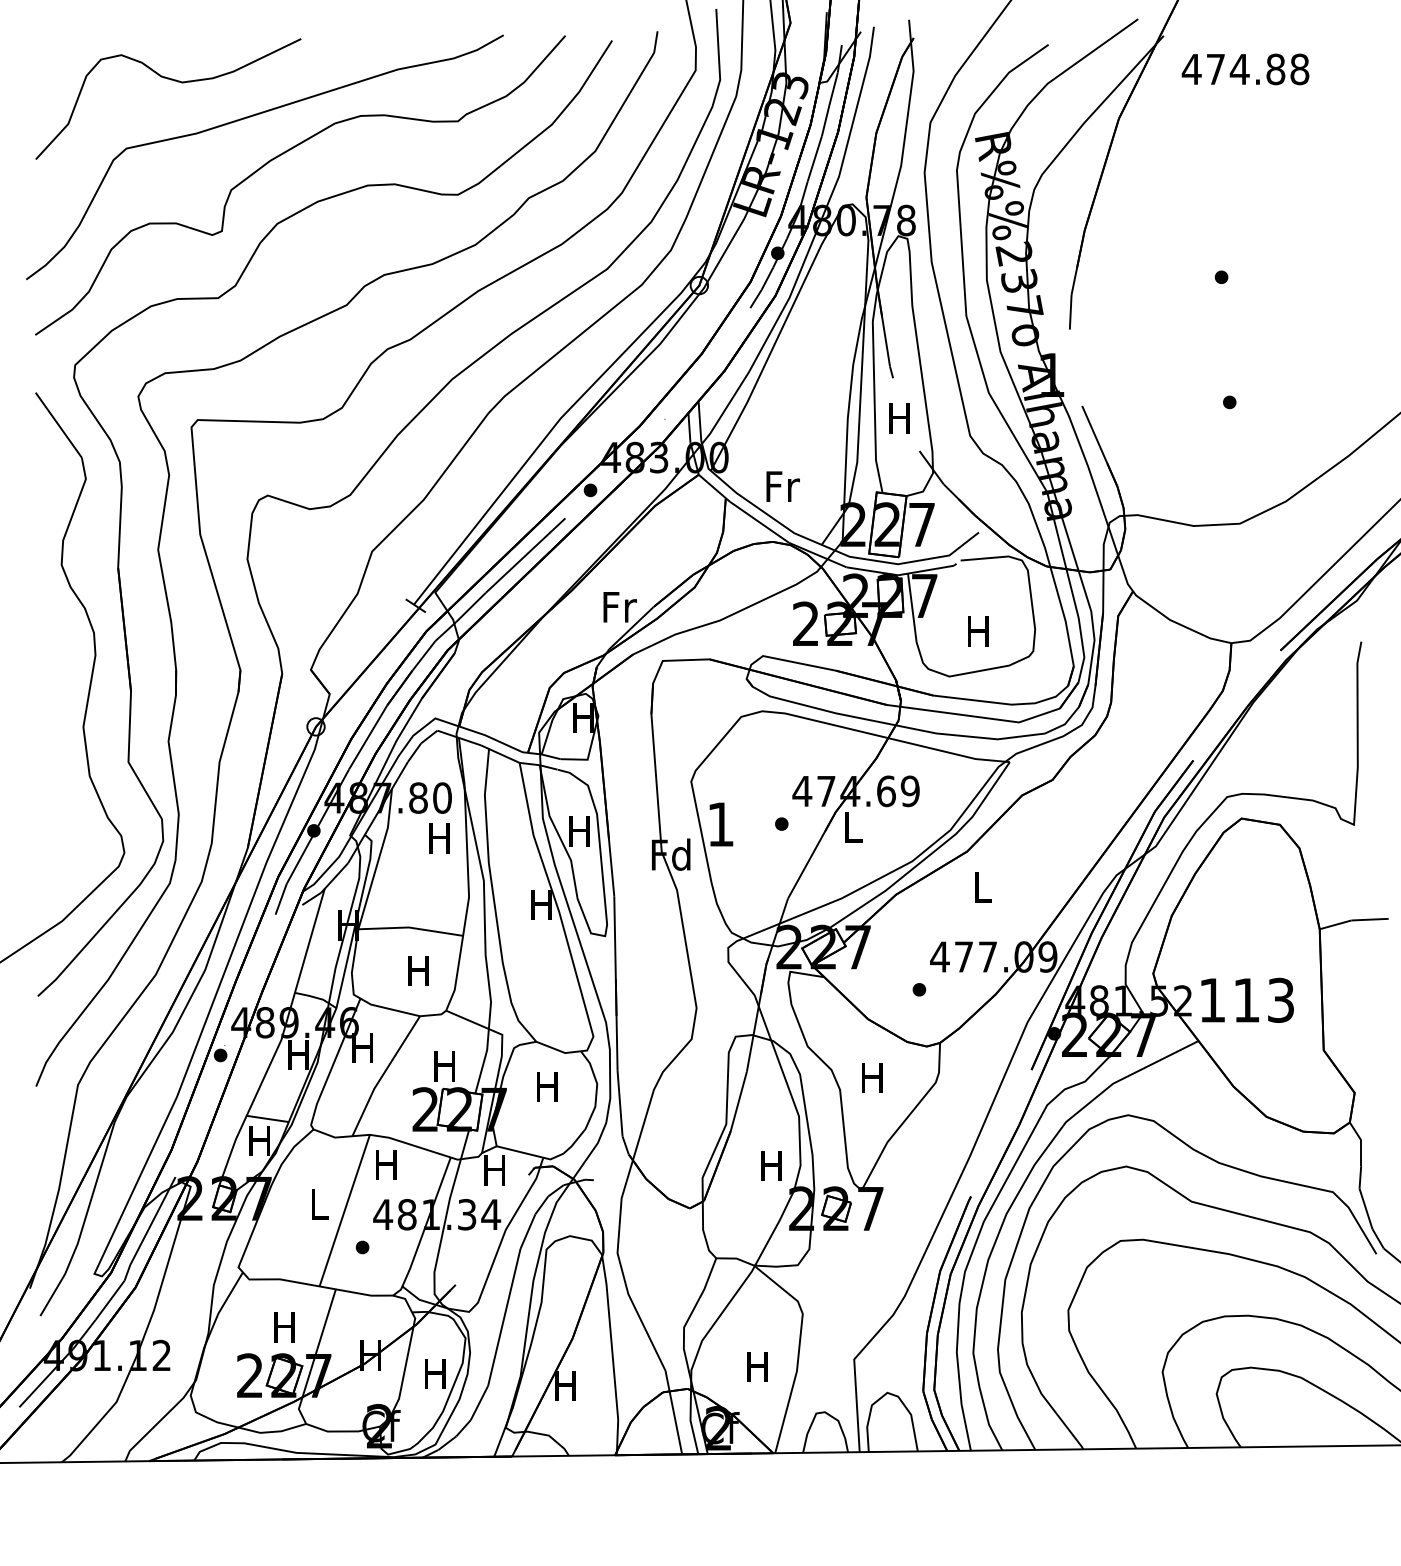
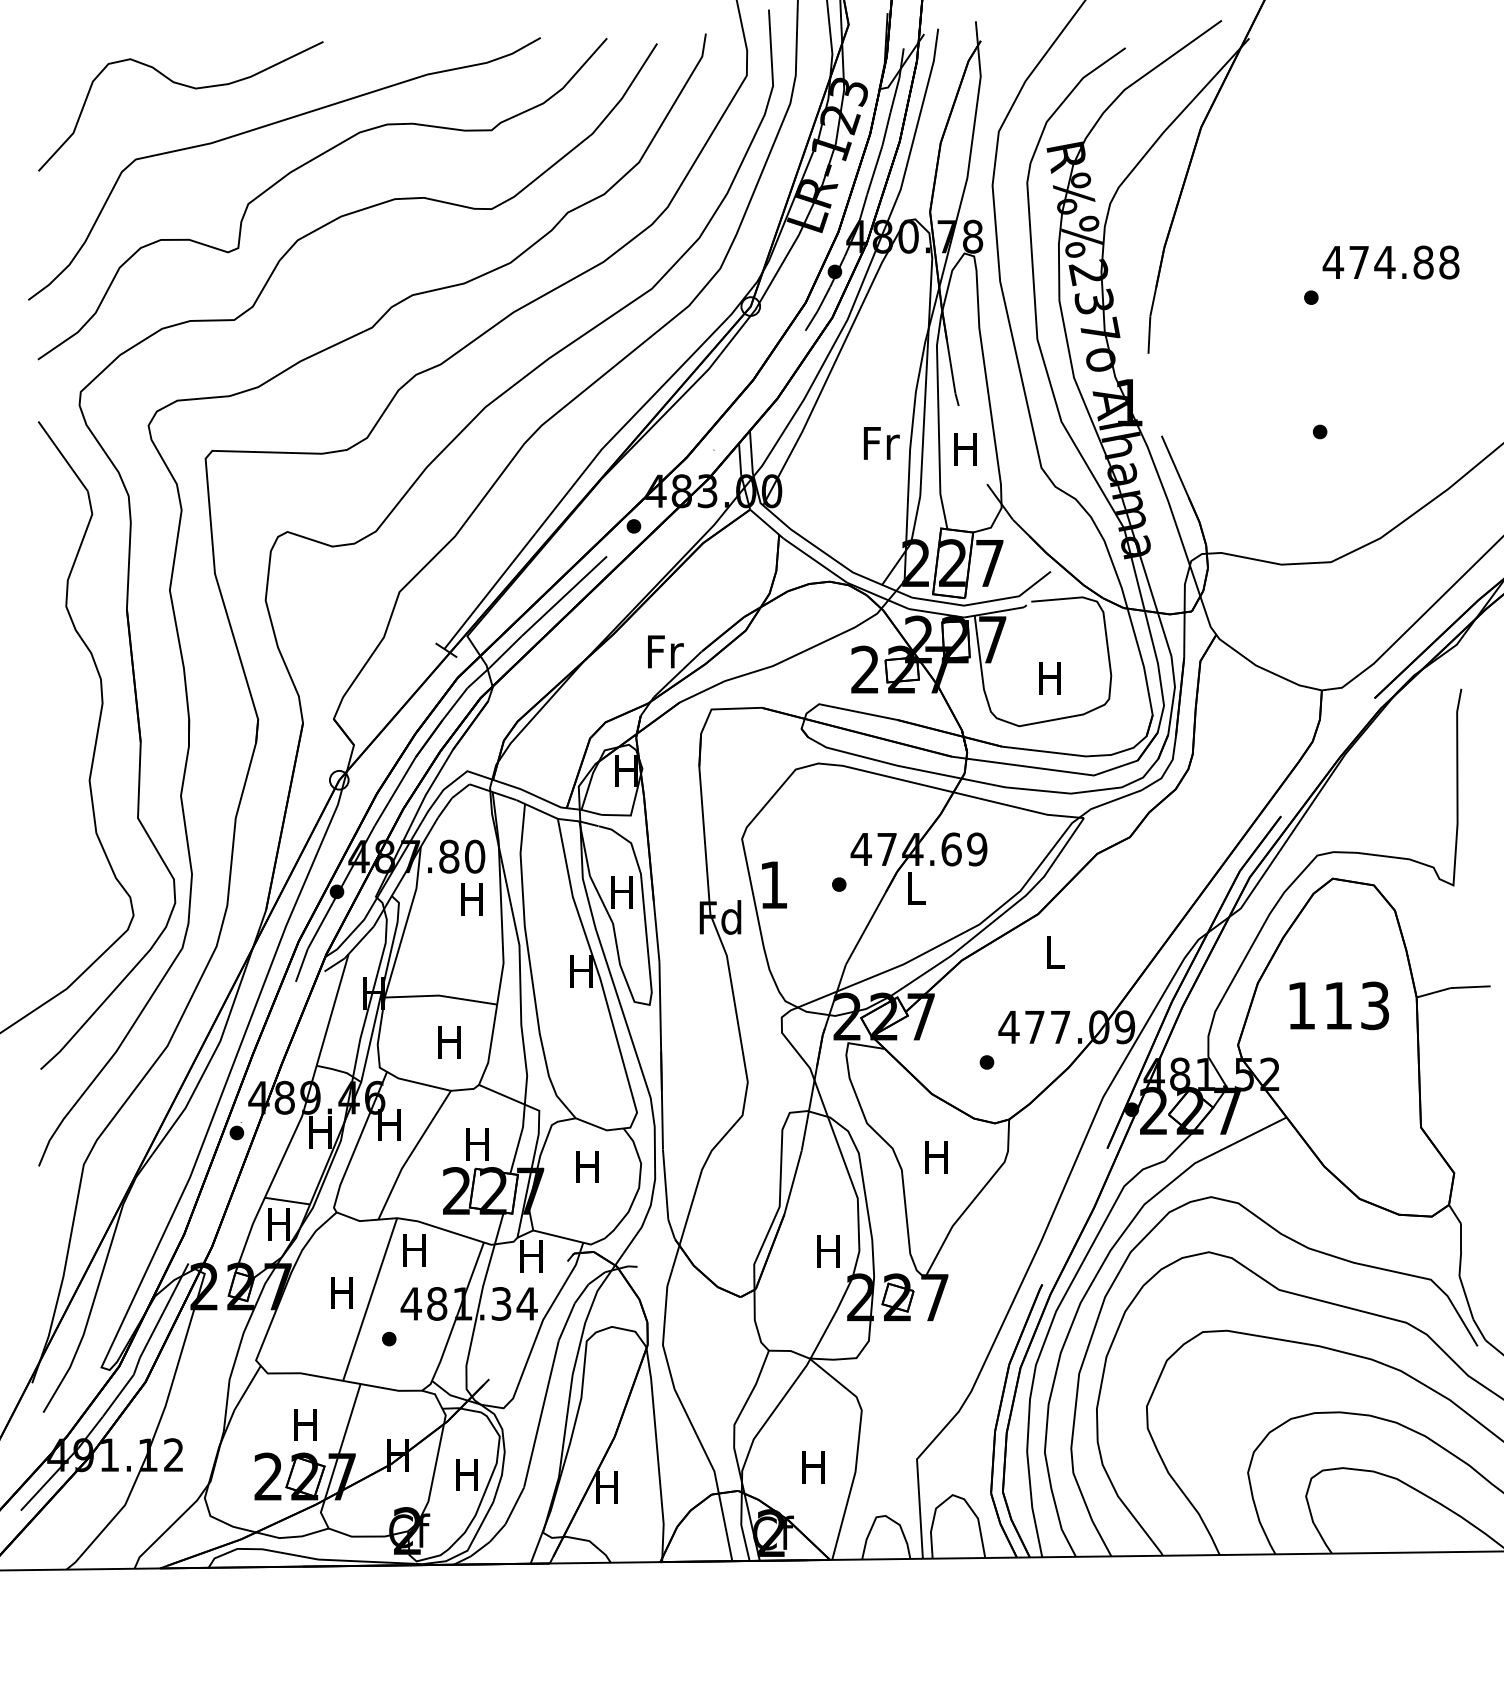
text: (1245, 69) -> (1390, 262), moved
text: (782, 486) -> (881, 443), moved
text: (1246, 1000) -> (1338, 1005), moved
text: (318, 1204) -> (341, 1292), L -> H

